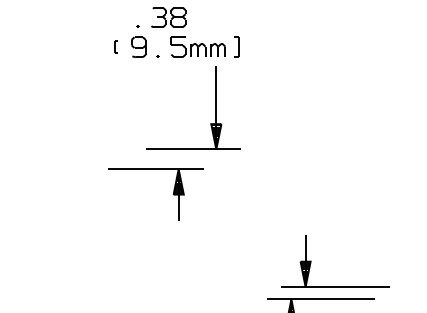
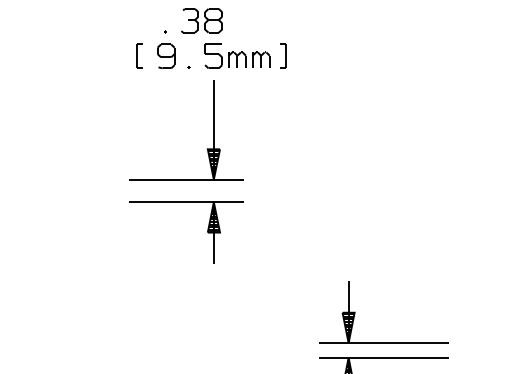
part: (116, 46) -> (139, 55), size x1.67
part: (210, 123) -> (206, 148), moved
part: (311, 261) -> (355, 312), moved

